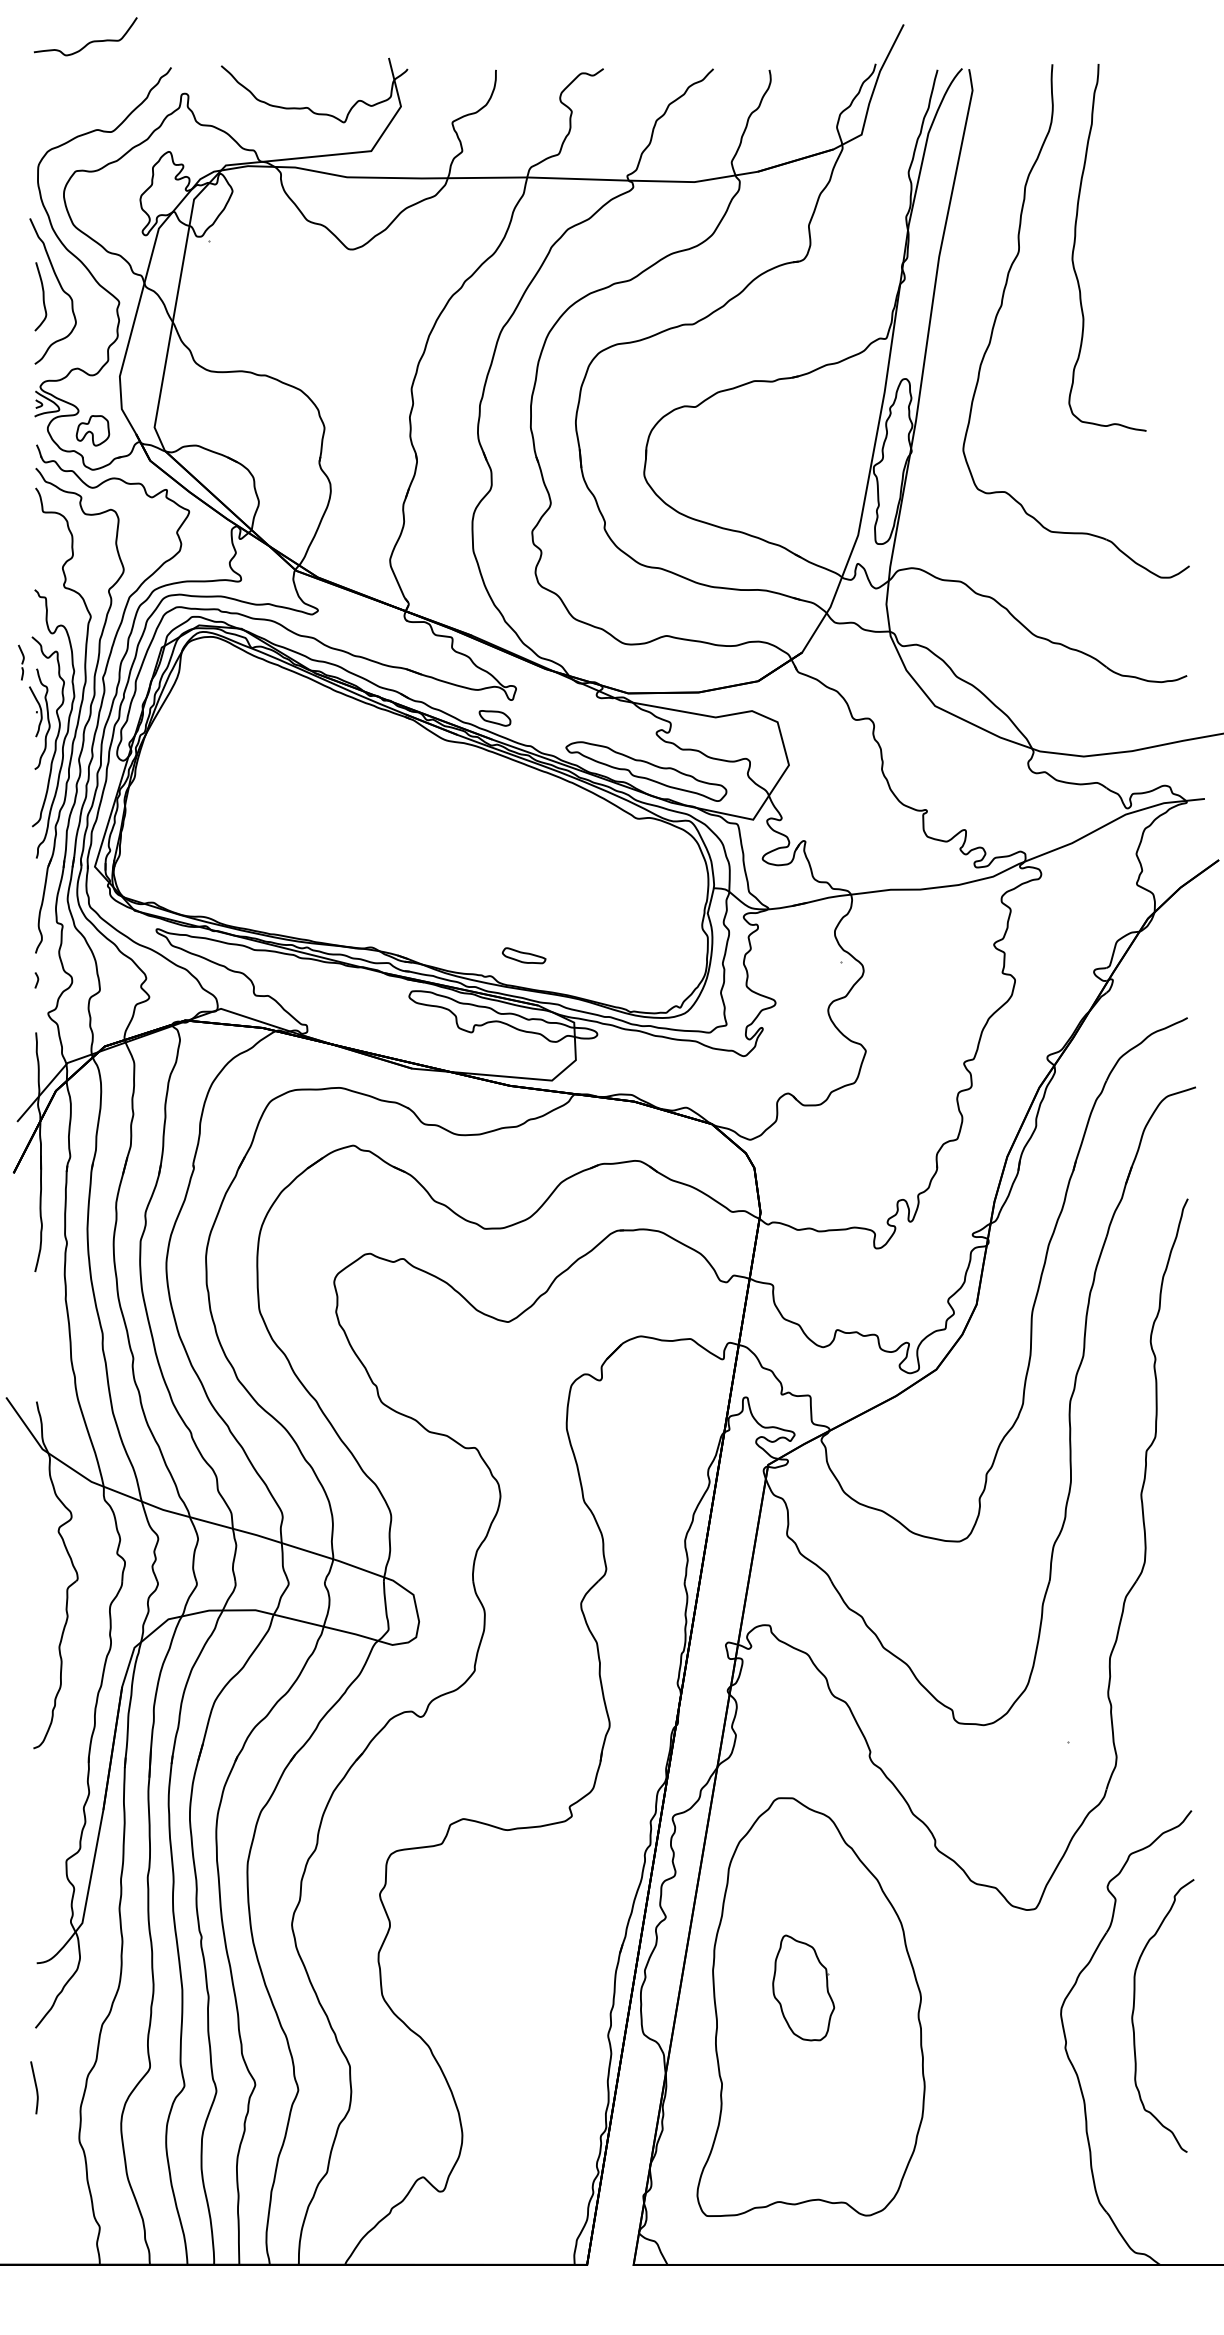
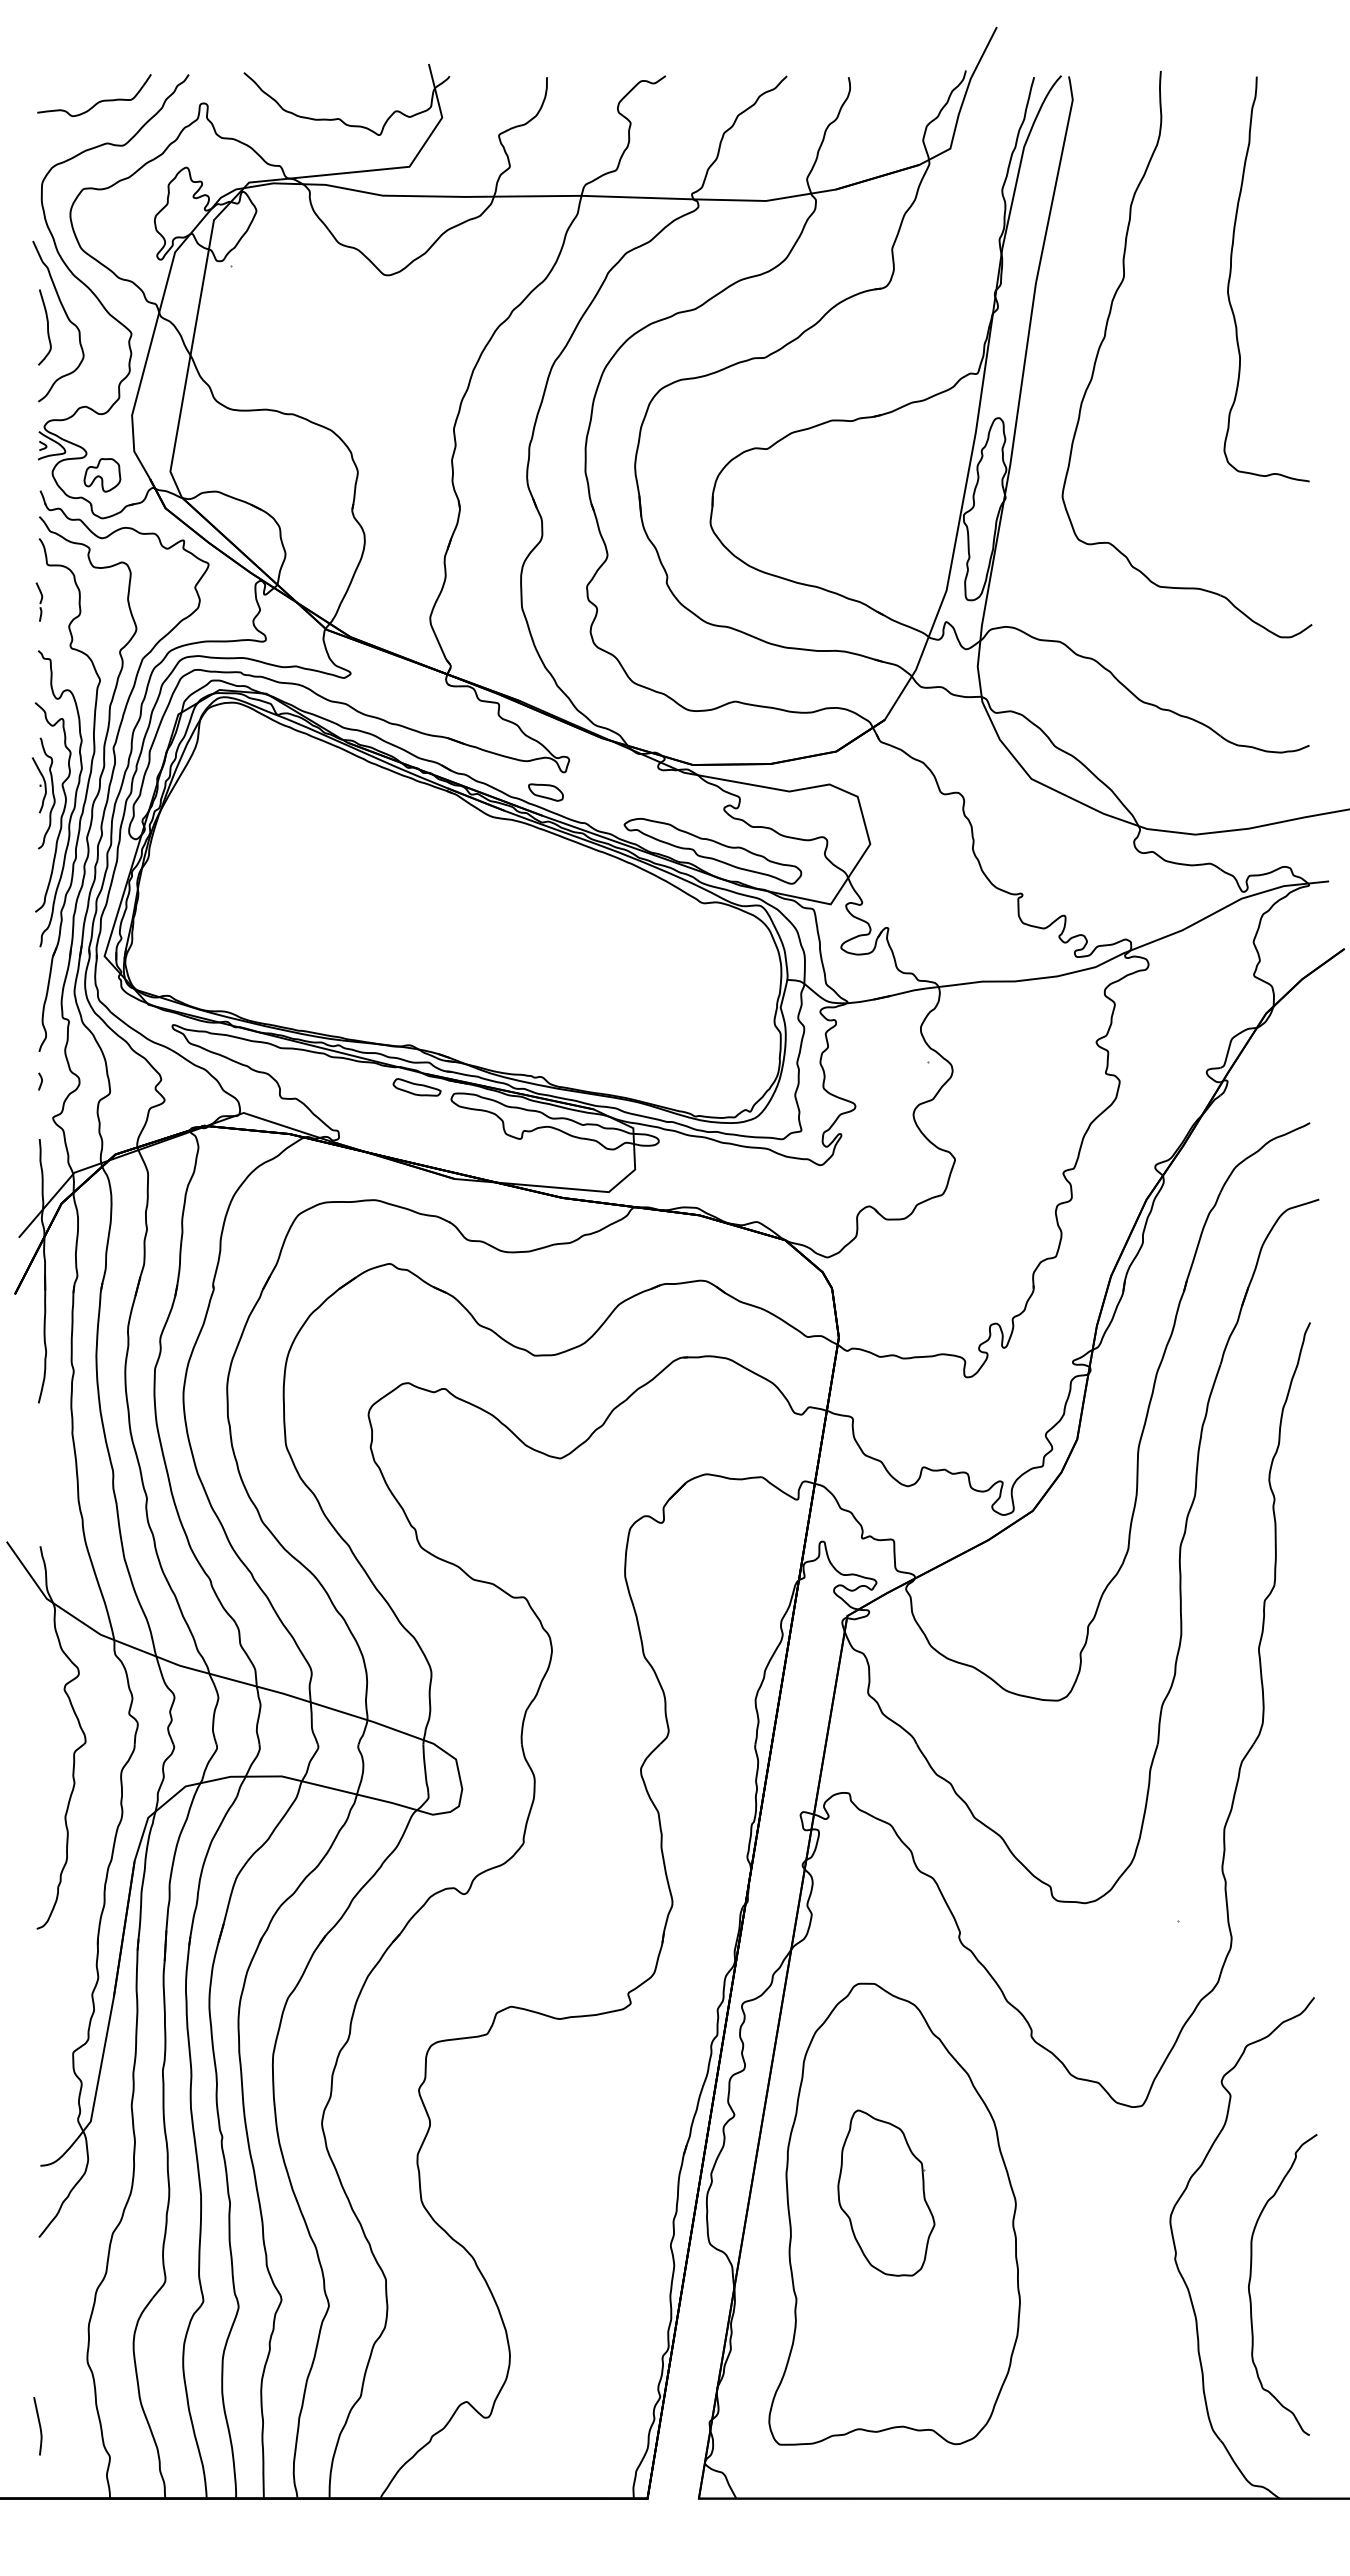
curve: (89, 42) -> (98, 101), moved
curve: (1075, 243) -> (1231, 274), moved
part: (21, 662) -> (39, 601), moved
part: (523, 955) -> (416, 1087), moved
part: (803, 1987) -> (886, 2192), size x1.43
curve: (1134, 2010) -> (1251, 2278), moved
curve: (35, 2088) -> (39, 2426), moved

